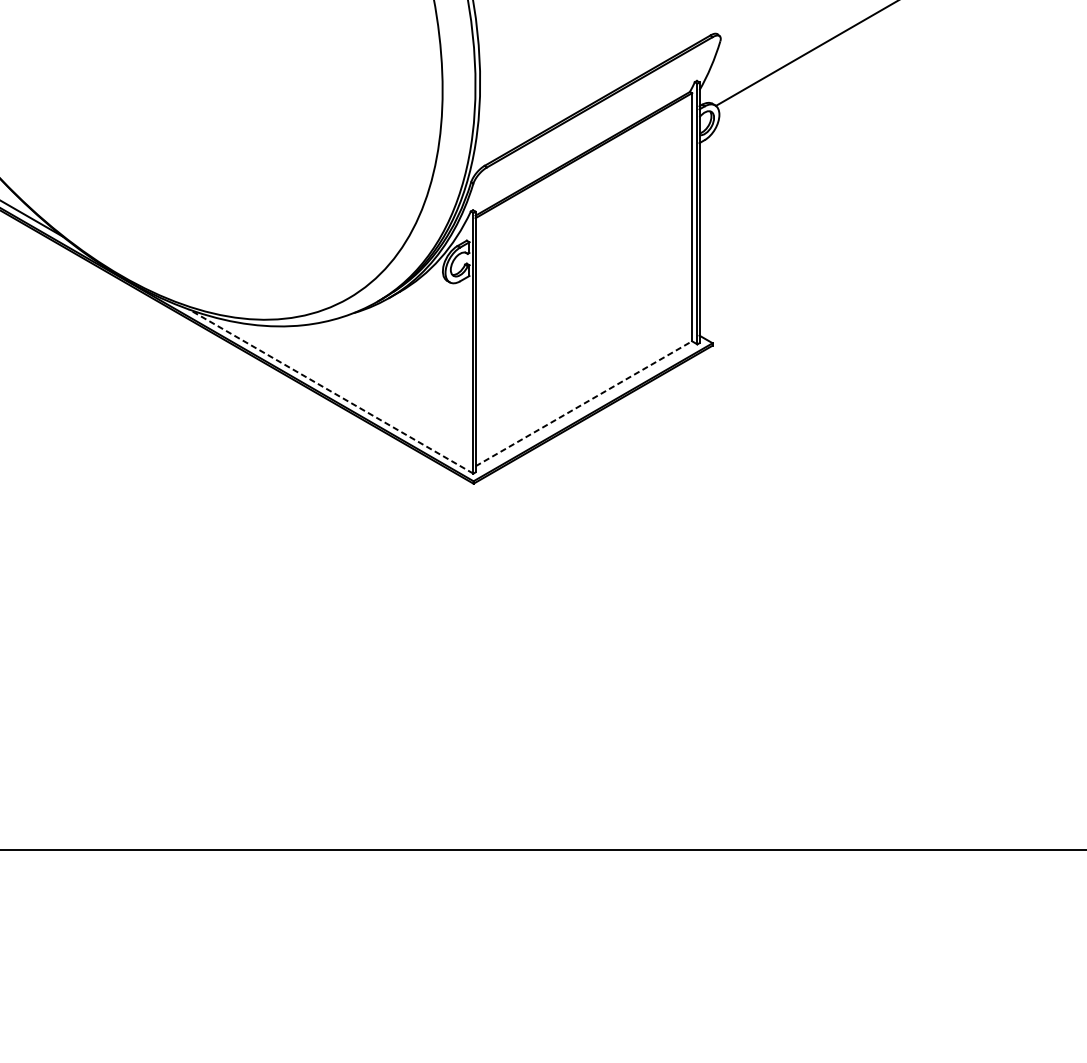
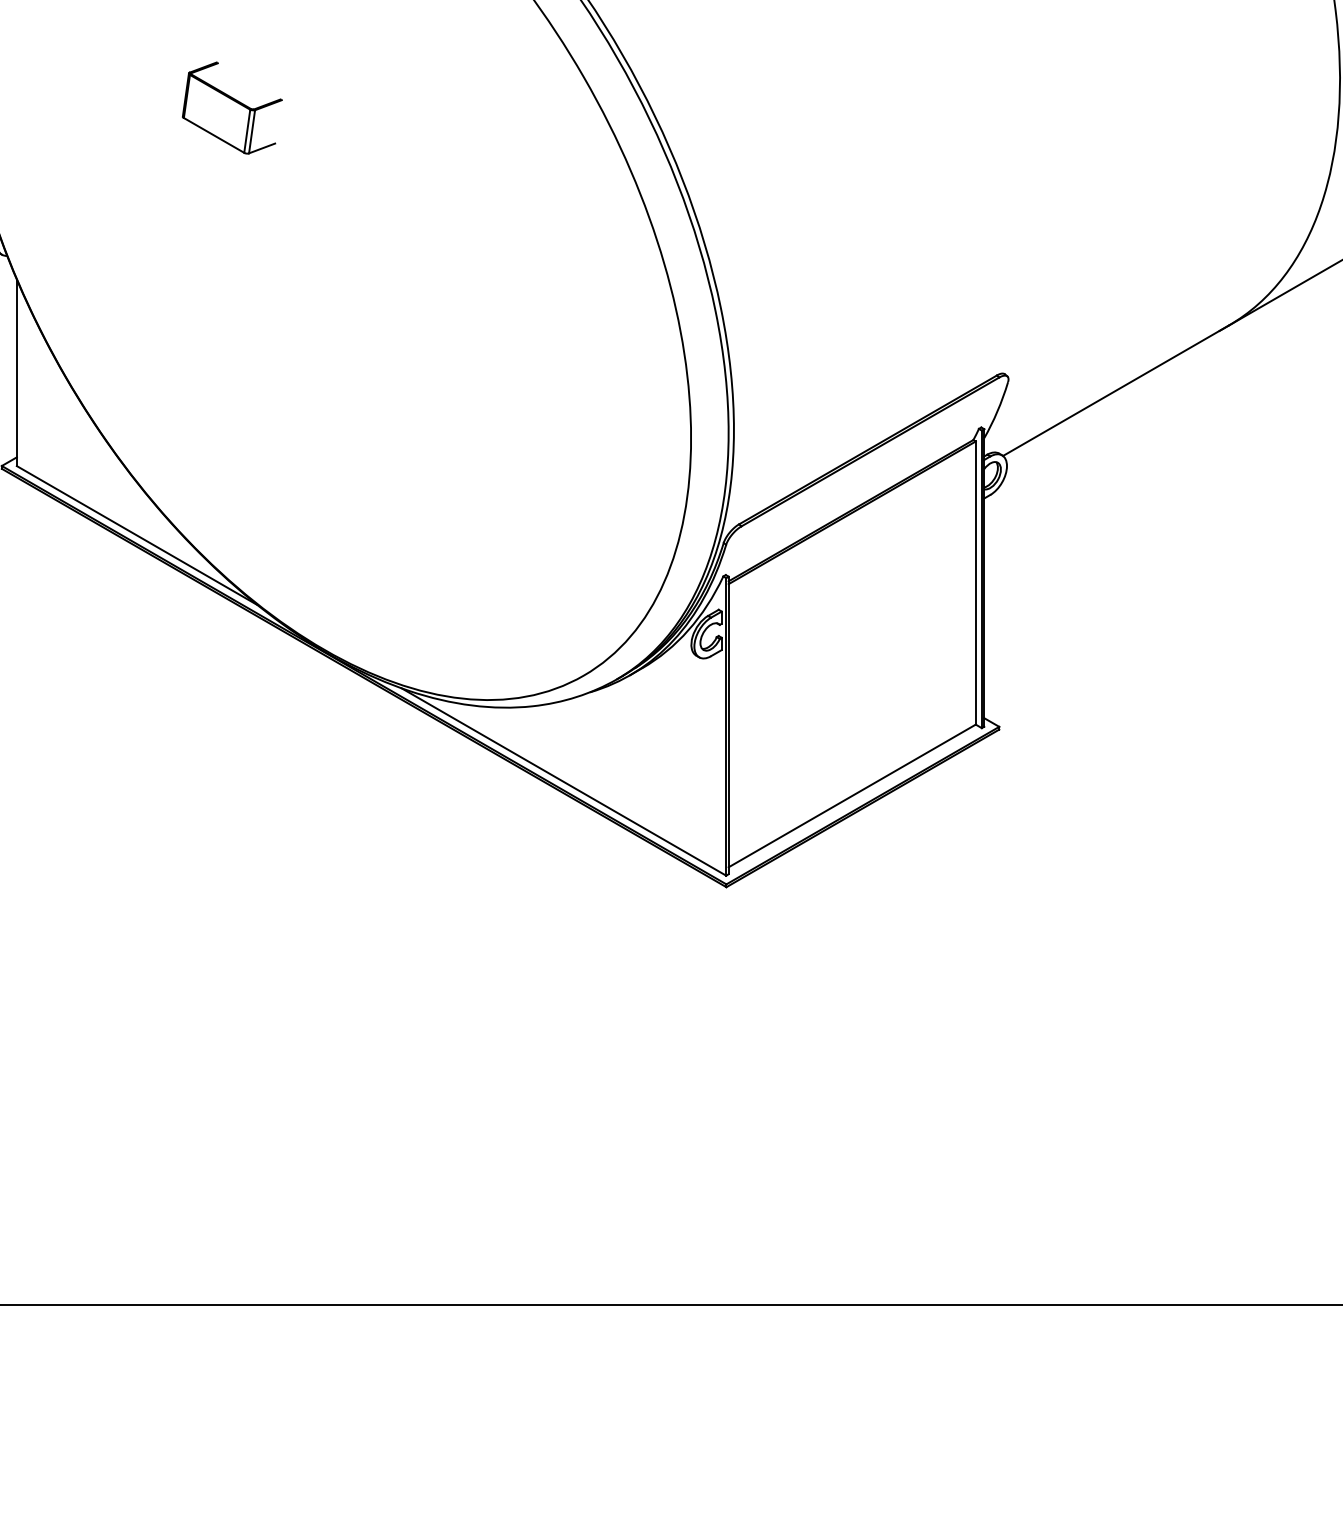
line: (330, 391) -> (563, 781), dashed -> solid
line: (584, 403) -> (852, 795), dashed -> solid

